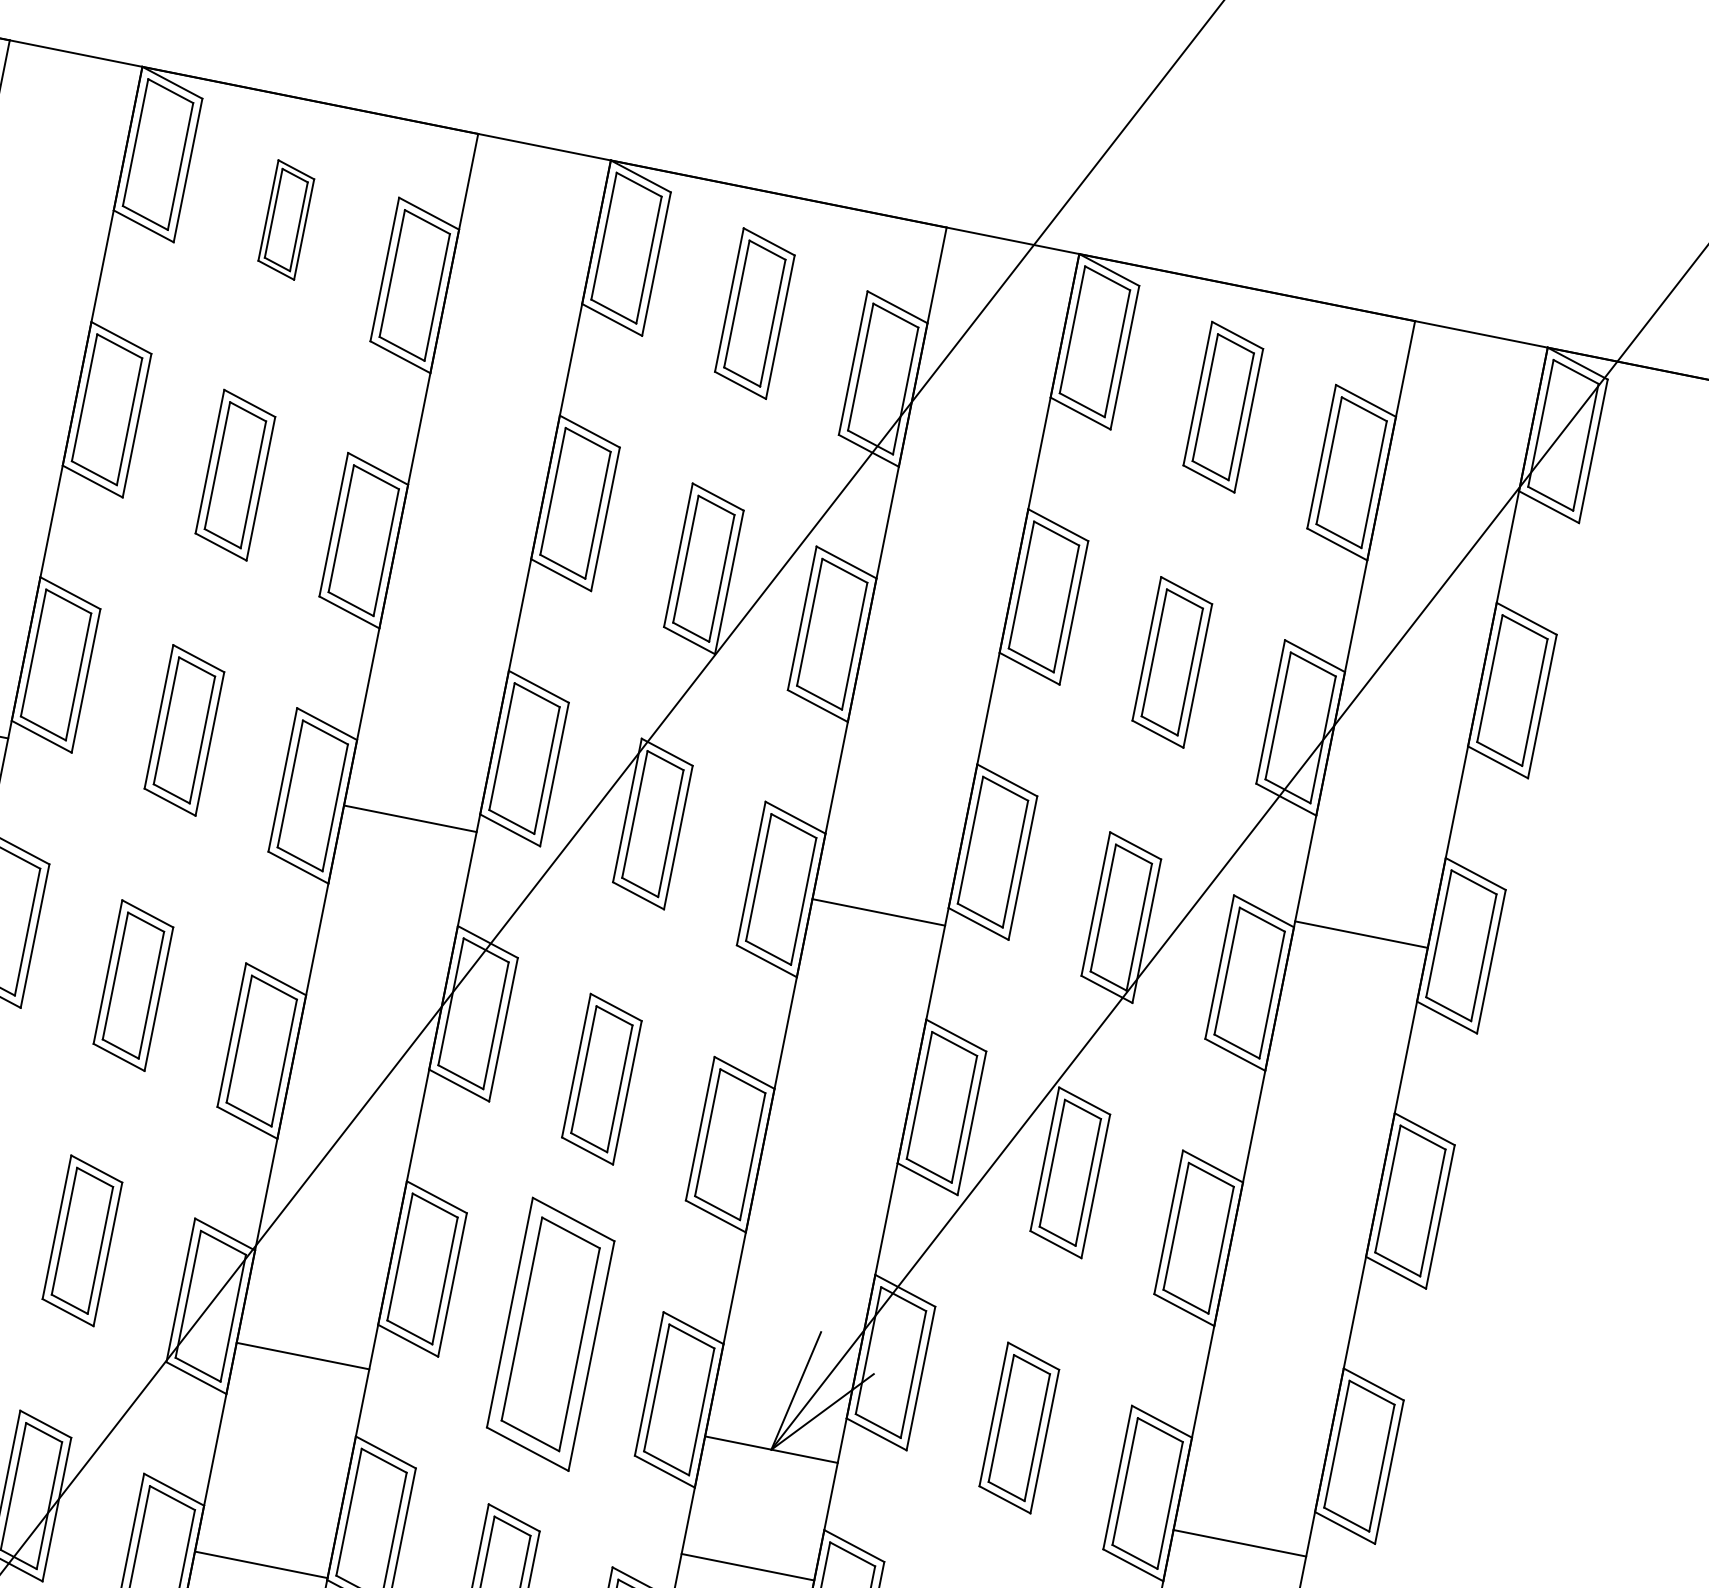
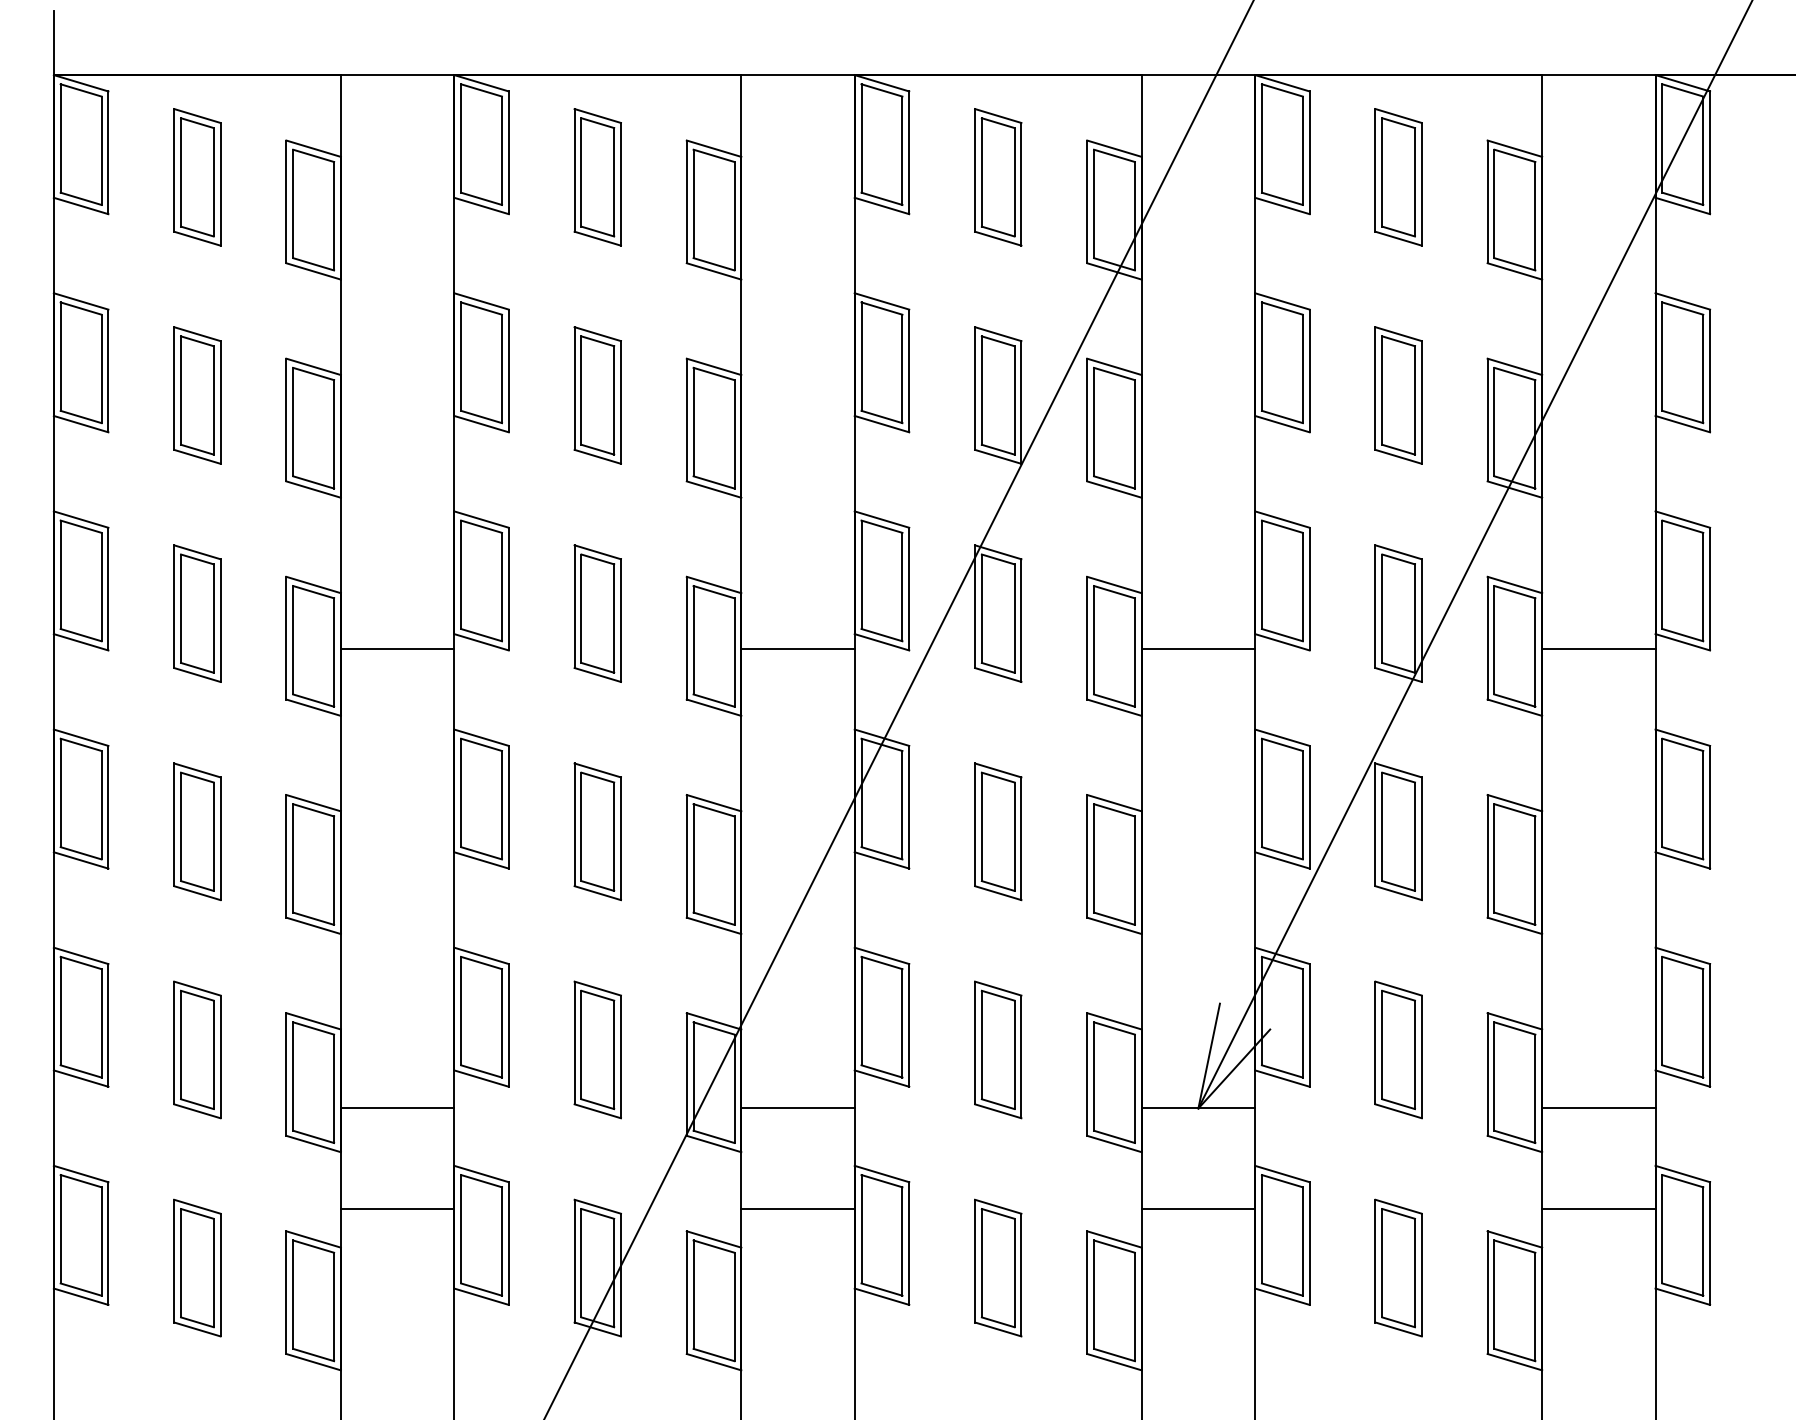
part: (286, 220) -> (597, 177), size x1.43
line: (1361, 934) -> (1598, 649), moved
part: (551, 1333) -> (998, 1049), size x0.62
line: (260, 1564) -> (797, 1208), moved

